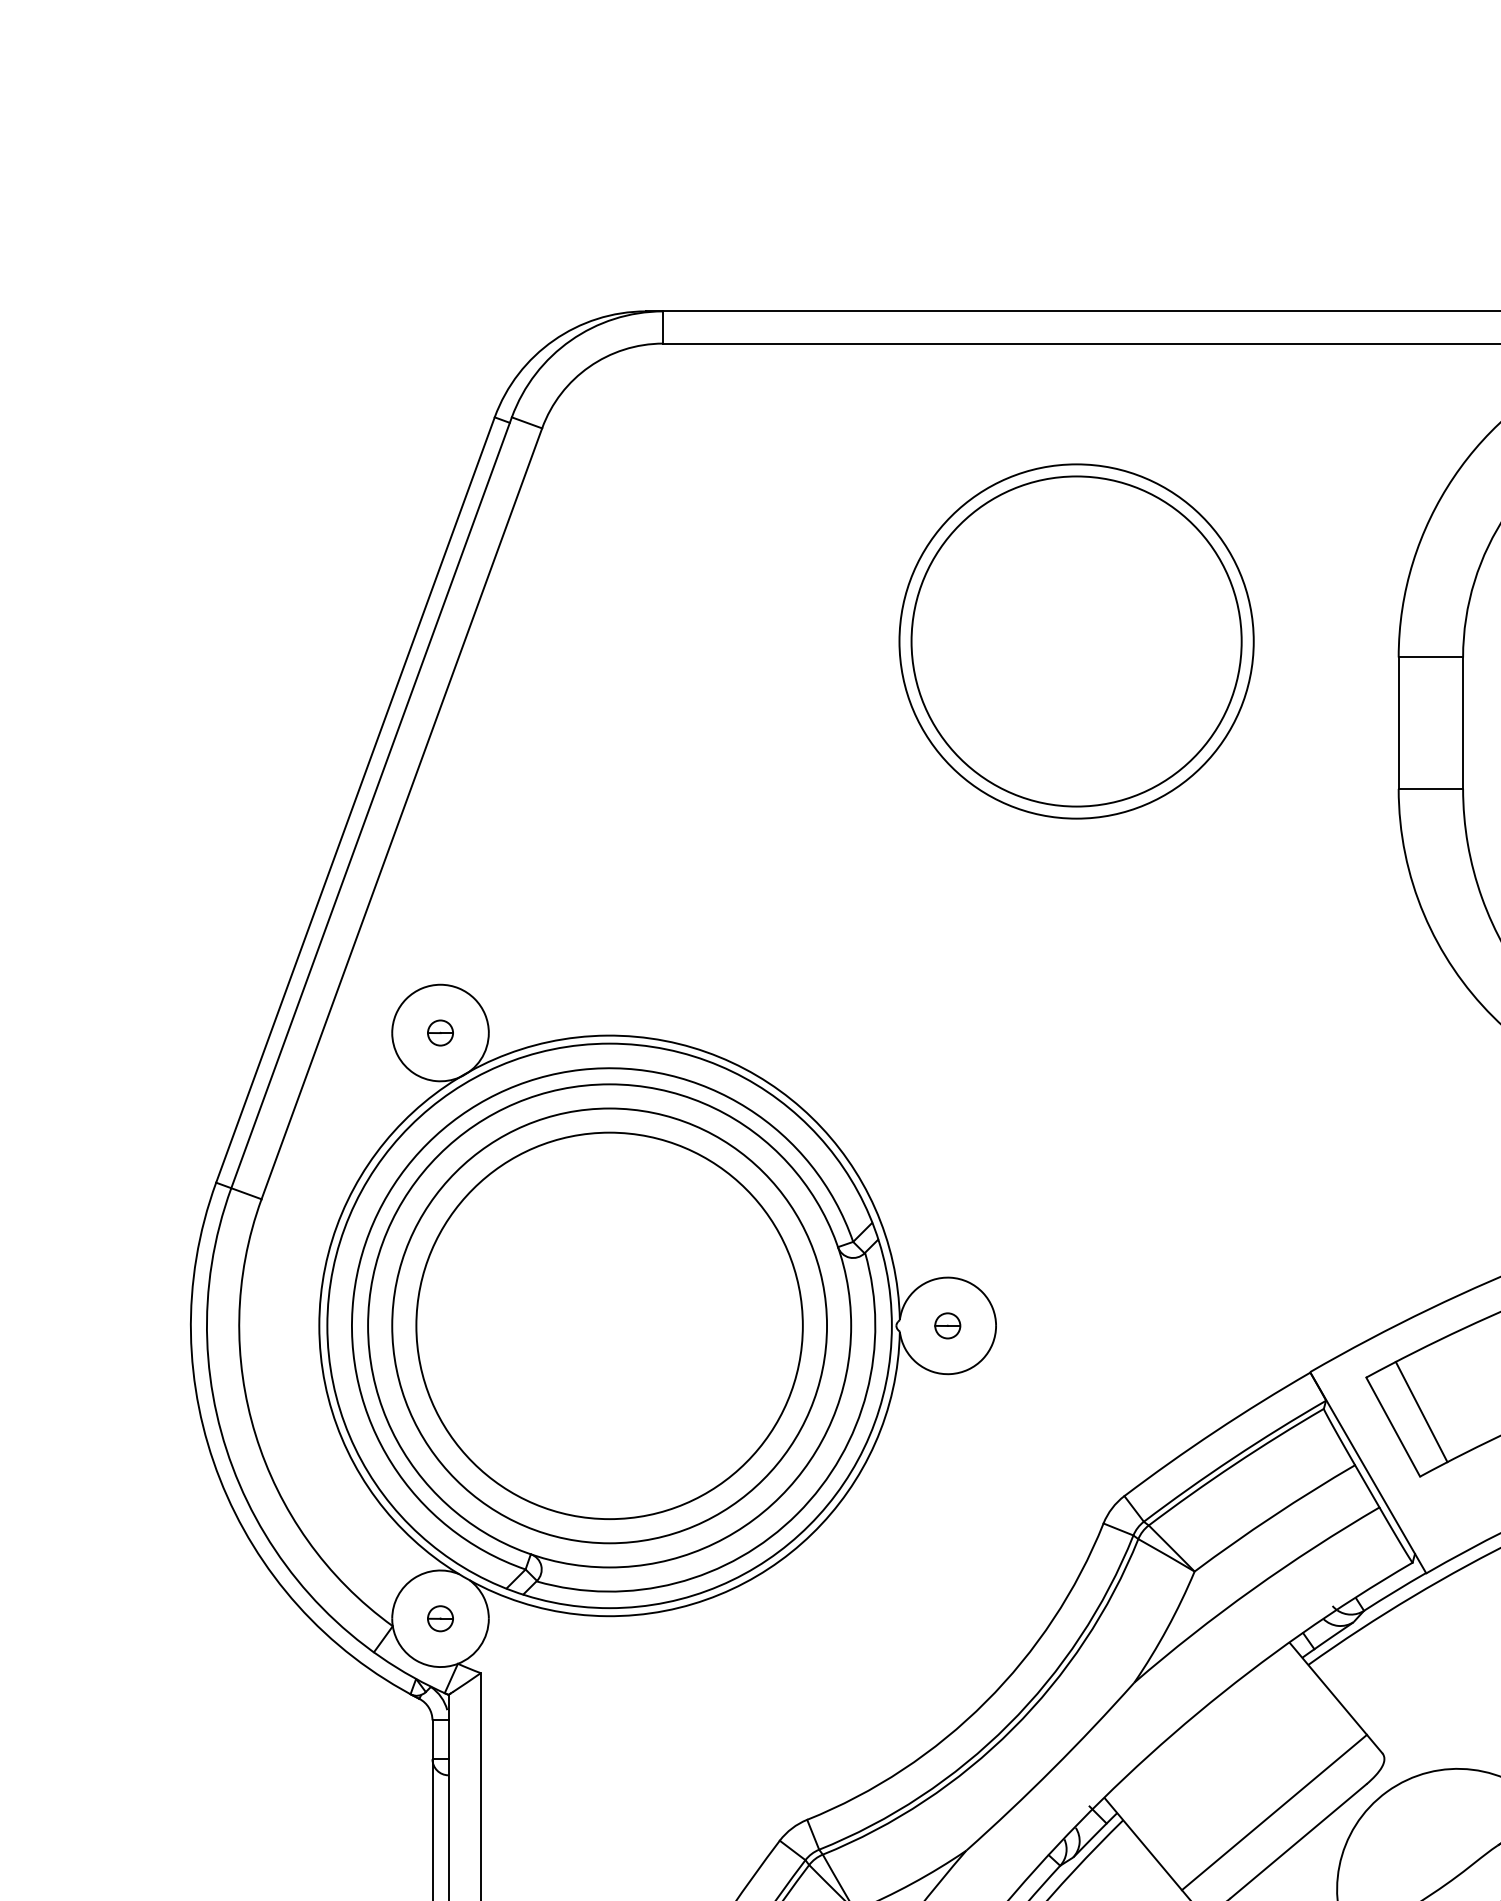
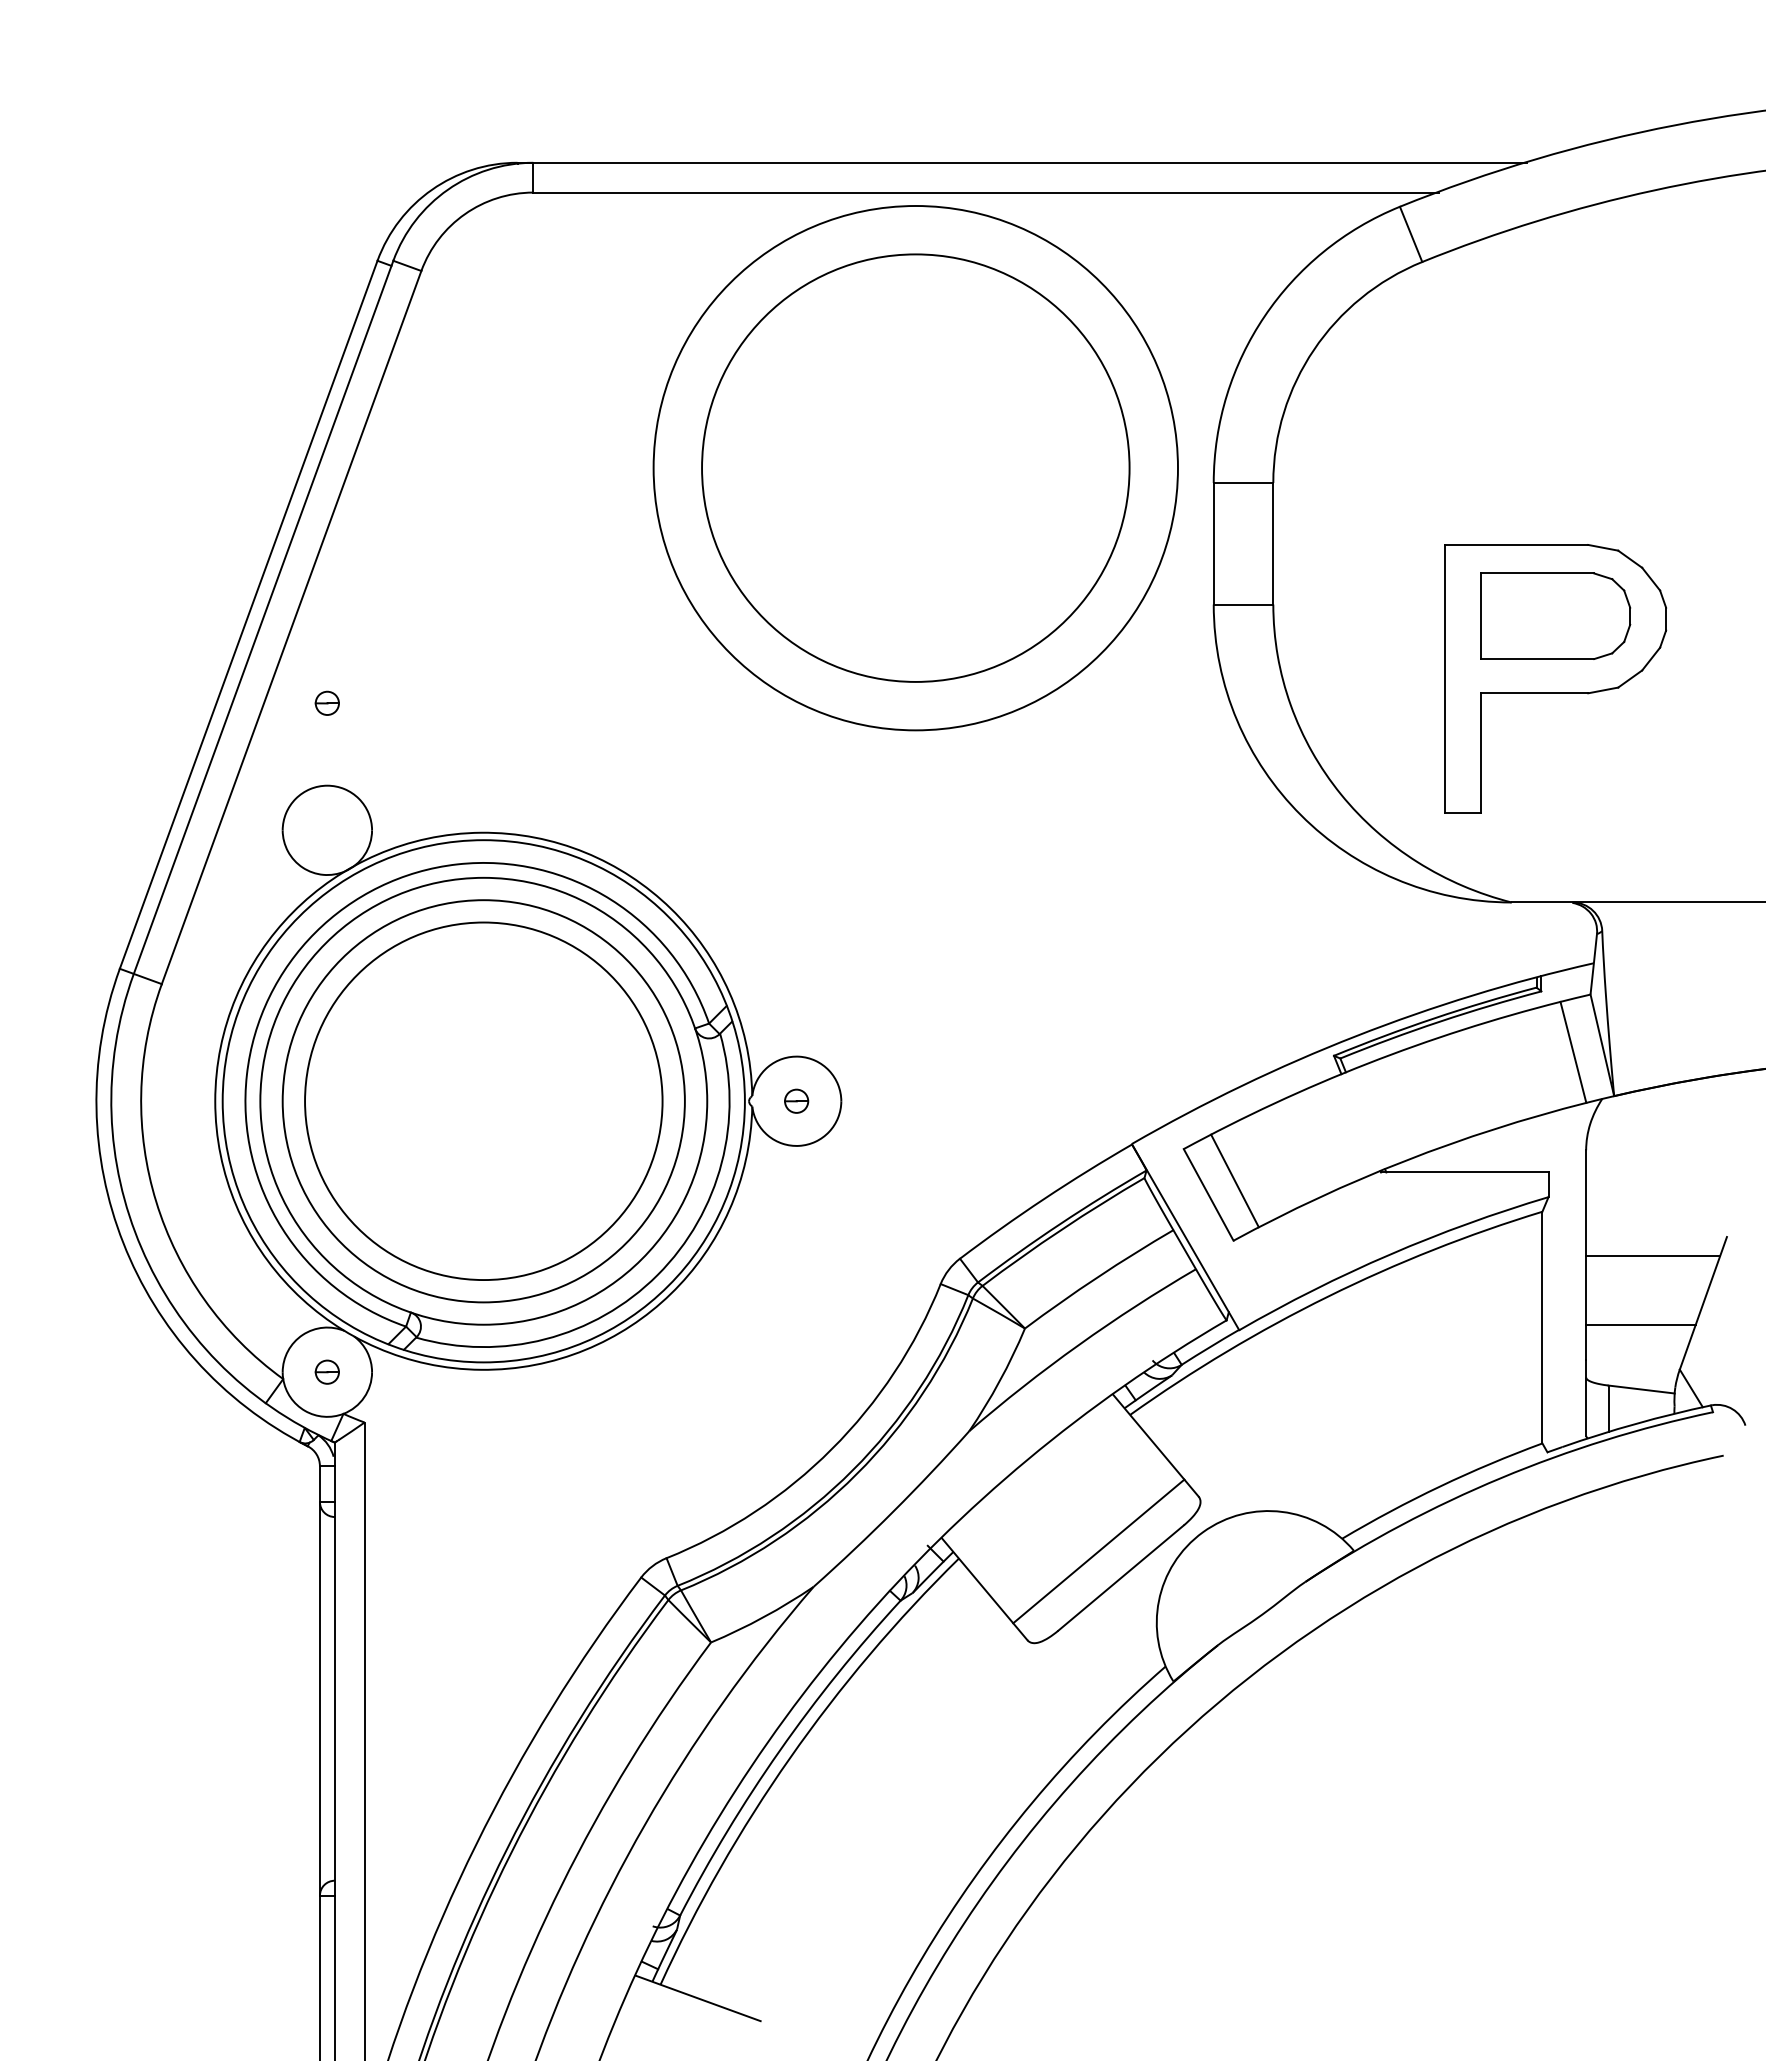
circle: (1076, 640) -> (915, 467), size x1.4
circle: (1076, 641) -> (915, 468), size x1.6
part: (439, 1032) -> (326, 702), moved

